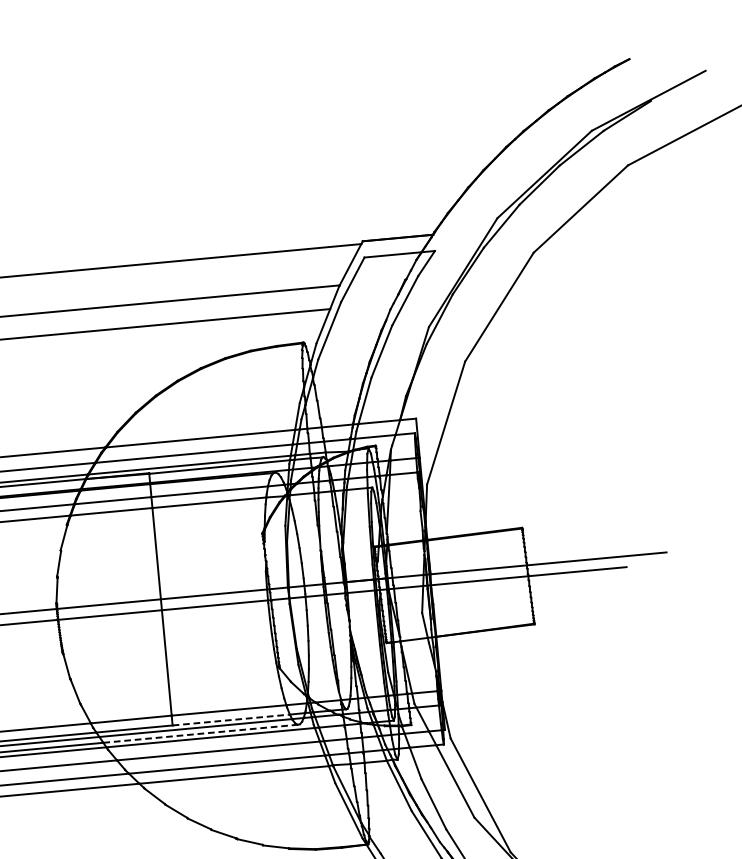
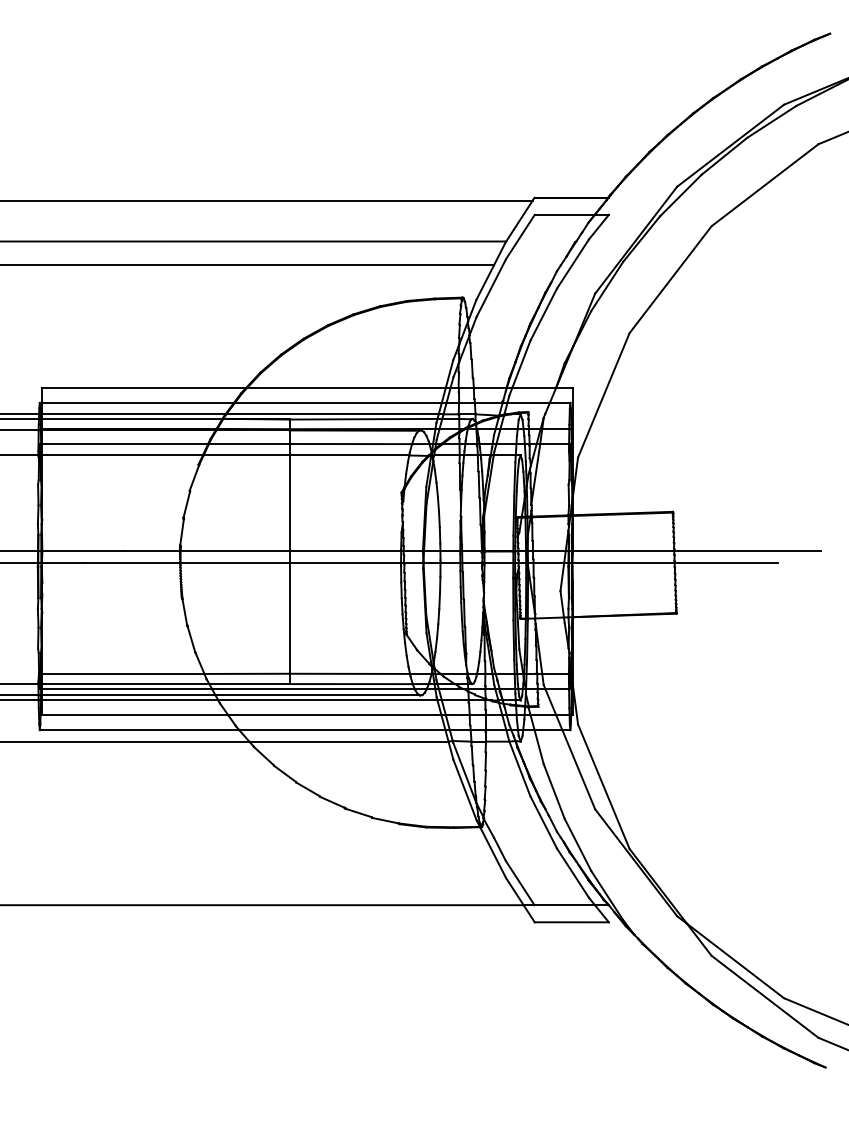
line: (231, 720) -> (351, 684), dashed -> solid
line: (201, 733) -> (318, 695), dashed -> solid

